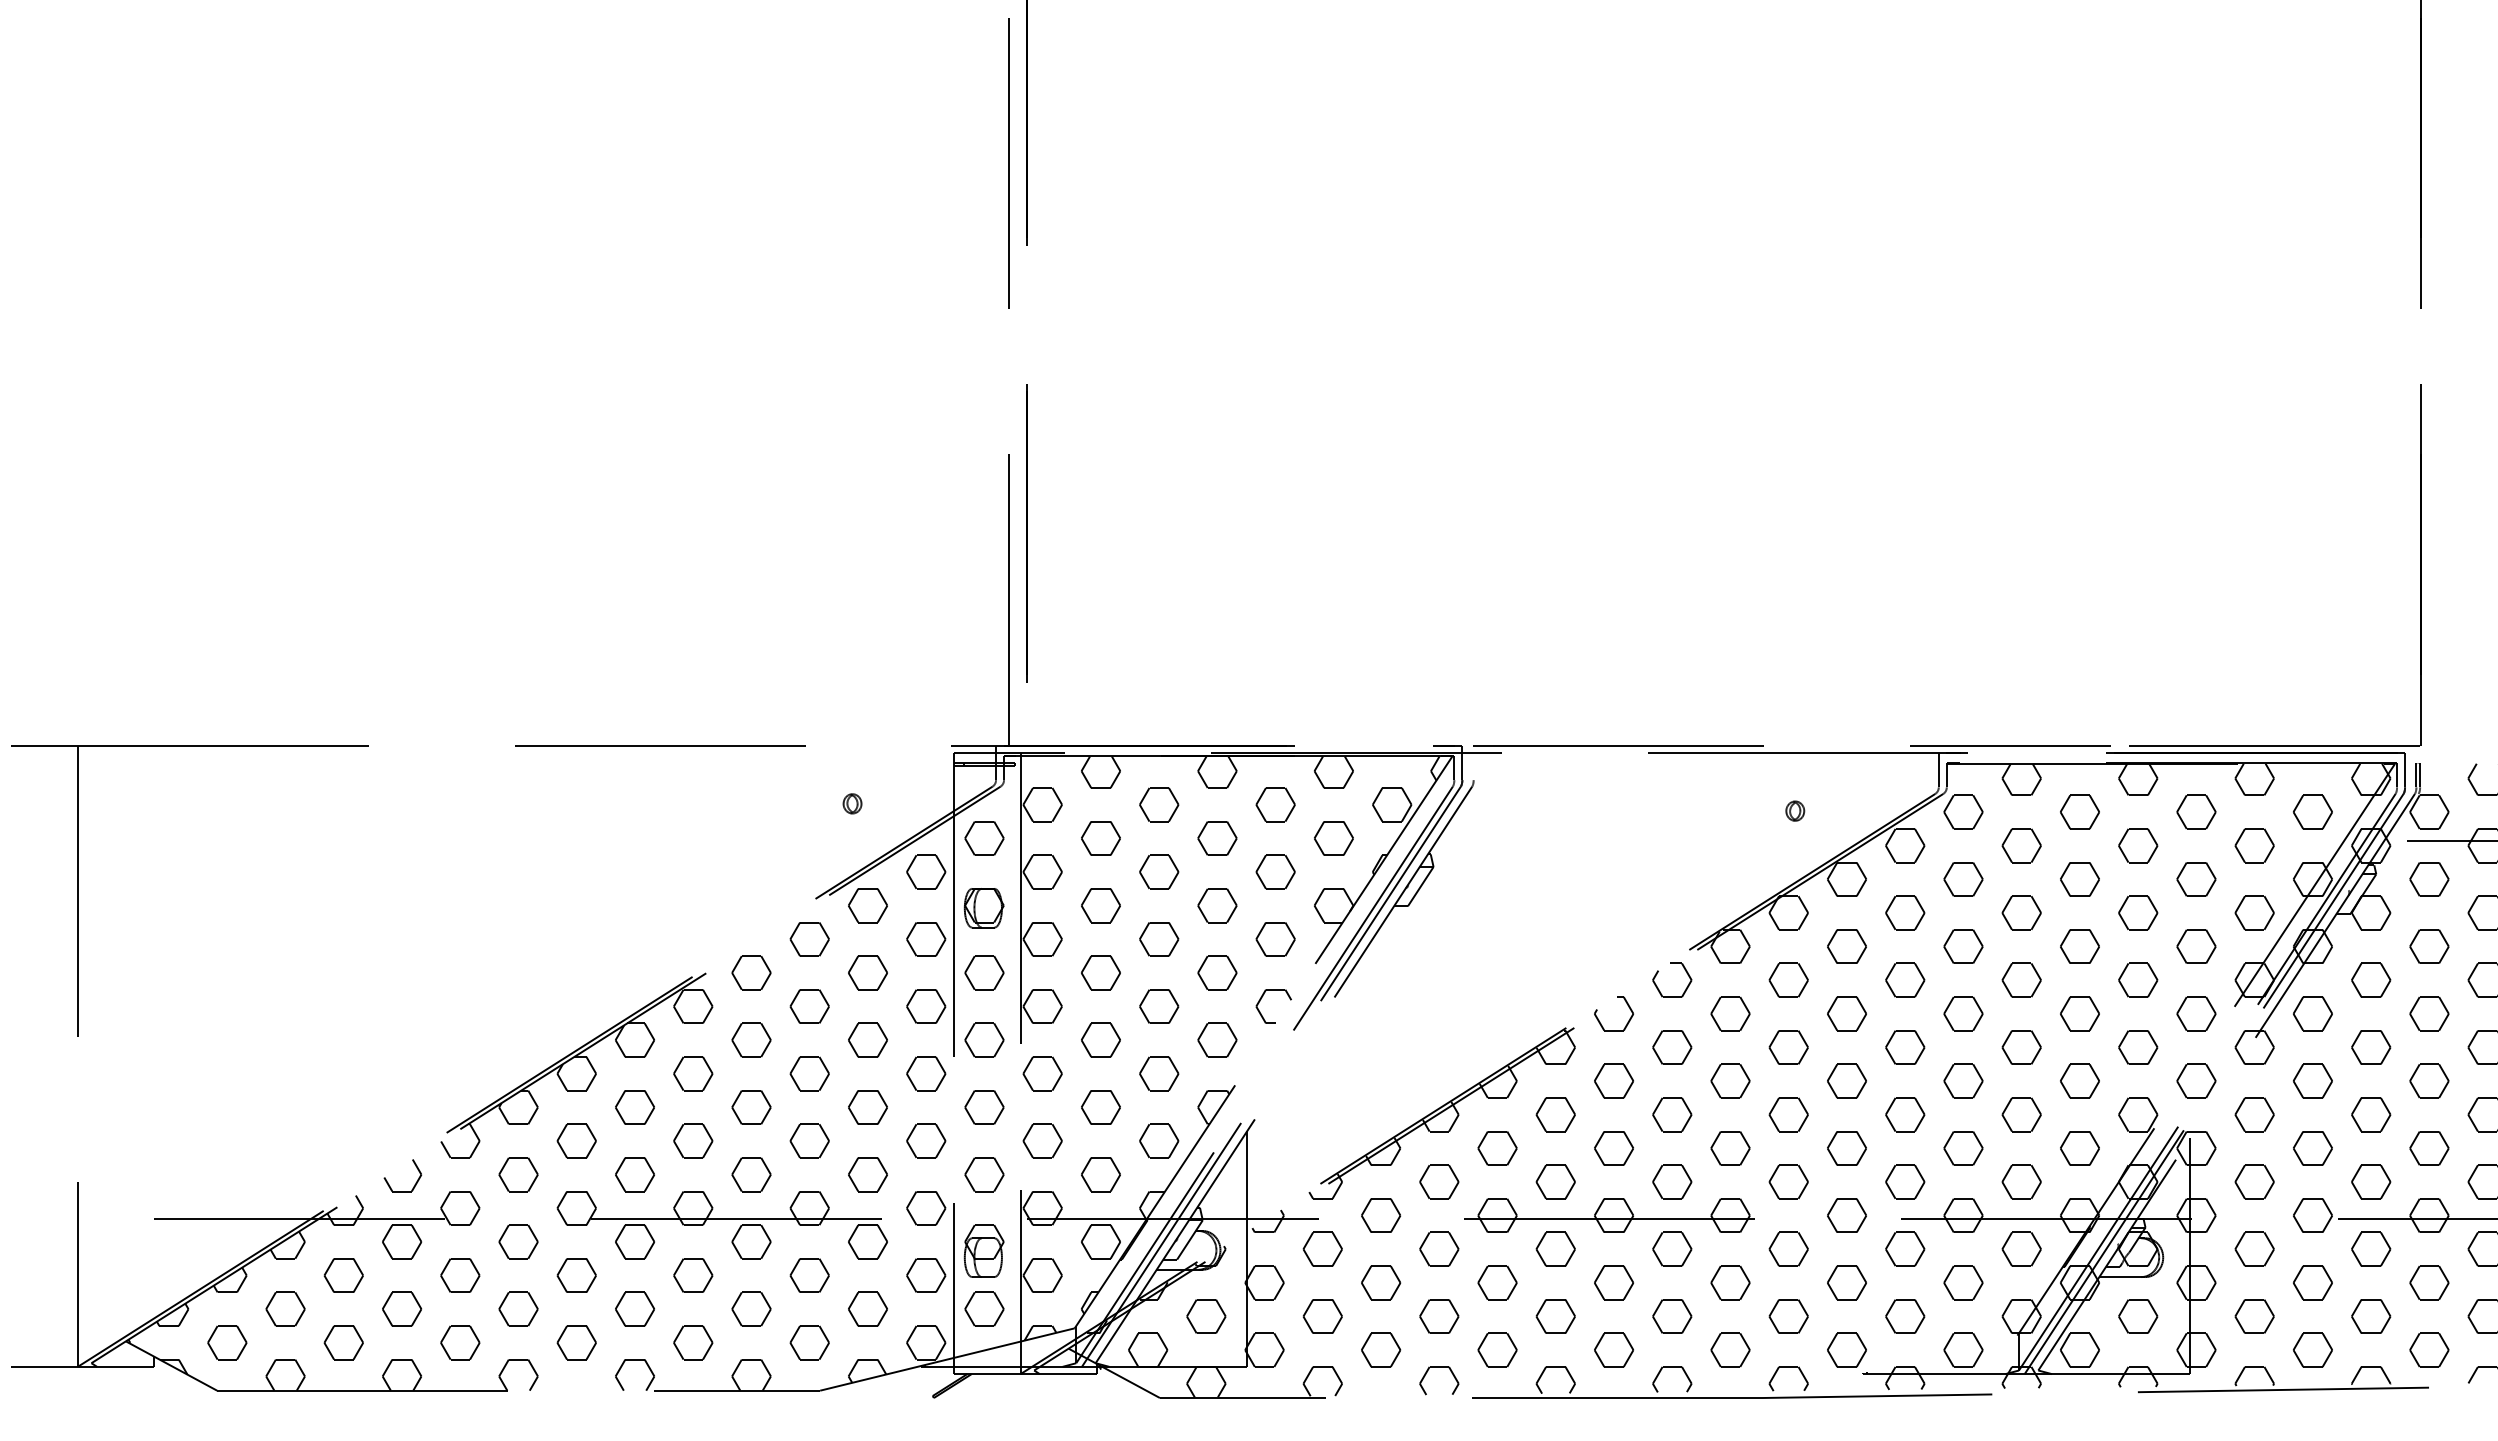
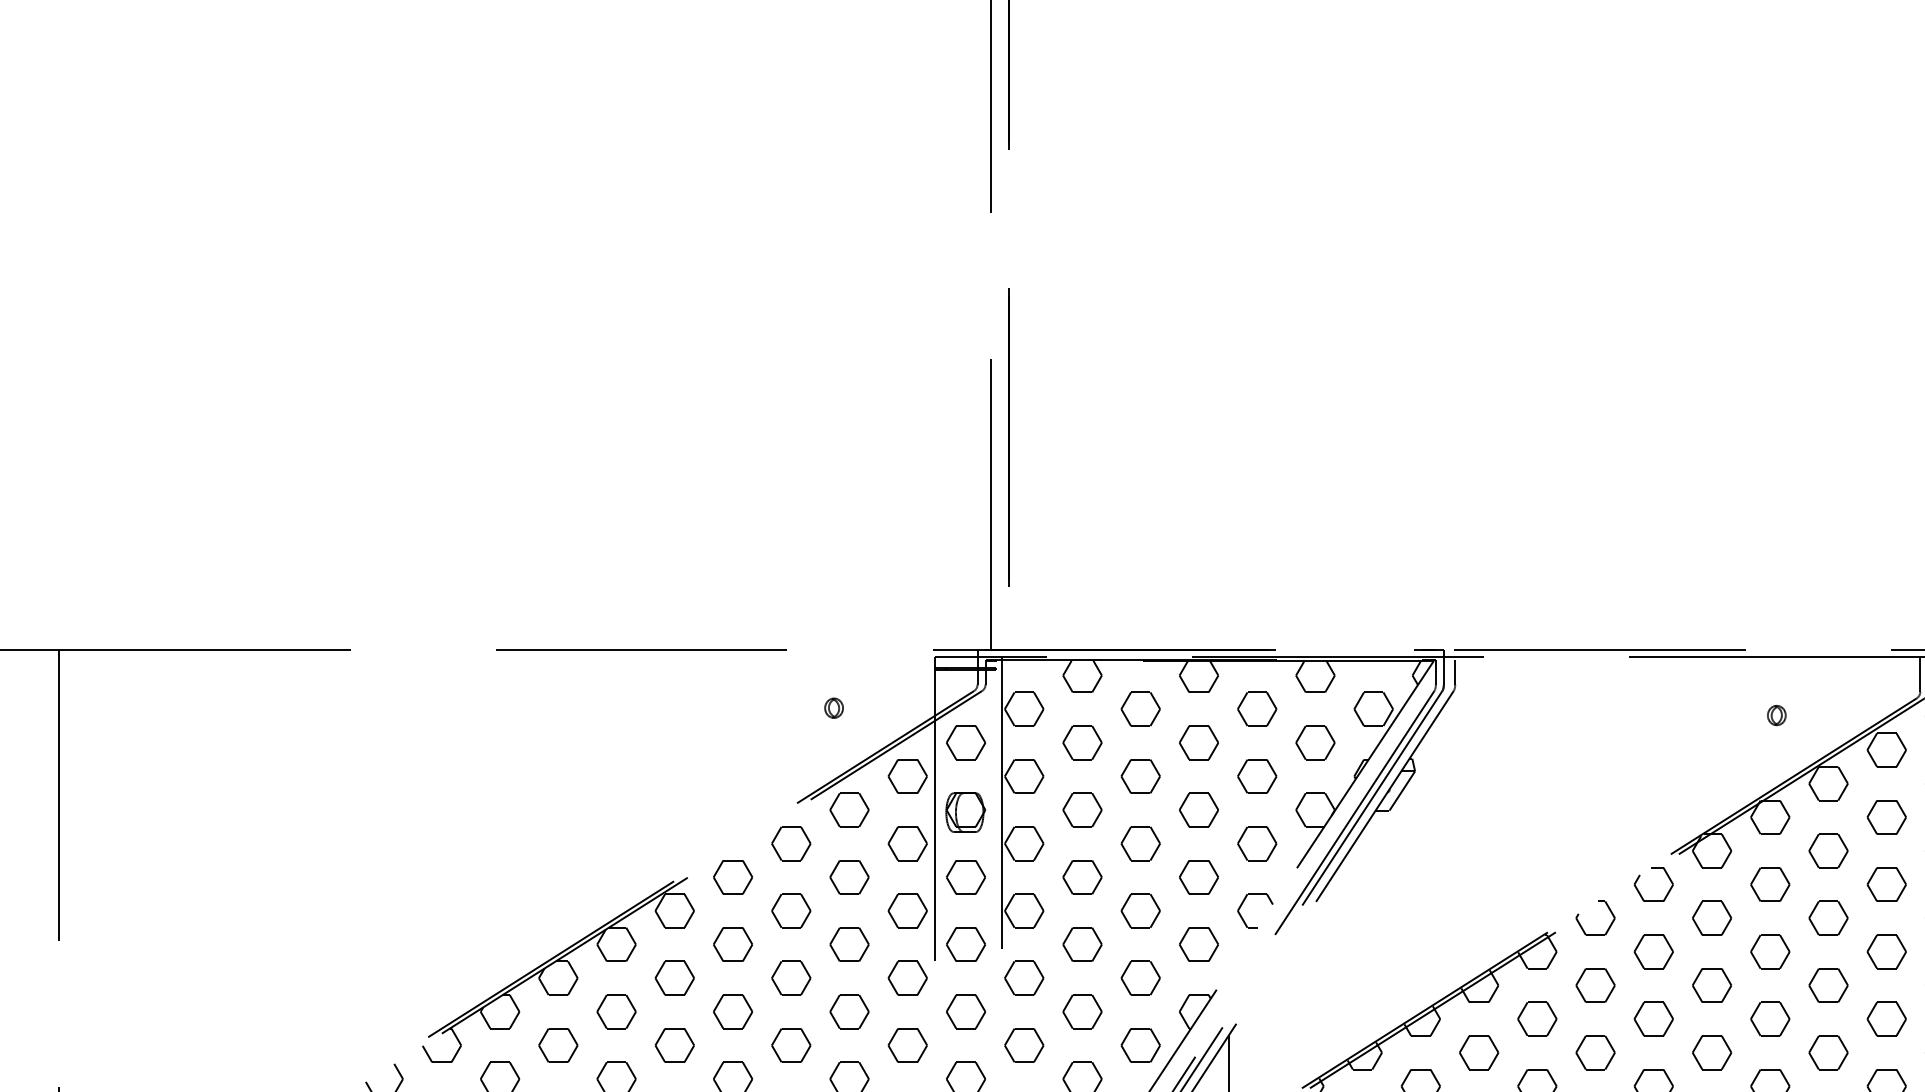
line: (1473, 768) -> (1455, 672), added

